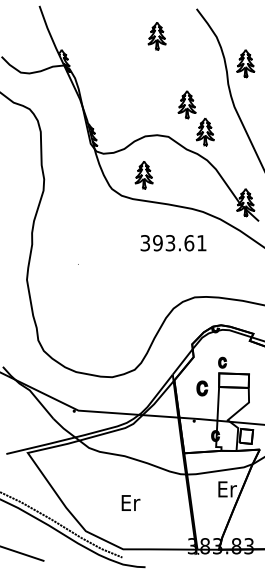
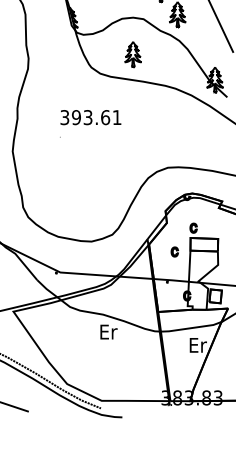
part: (143, 175) -> (132, 54), moved
text: (173, 243) -> (90, 117), moved
part: (201, 388) -> (174, 252), size x0.71
text: (130, 502) -> (108, 331), moved

